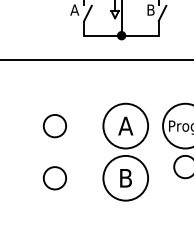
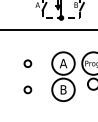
line: (121, 36) -> (61, 18), solid -> dashed
circle: (54, 125) -> (27, 63), size x0.6
circle: (54, 177) -> (27, 89), size x0.6

